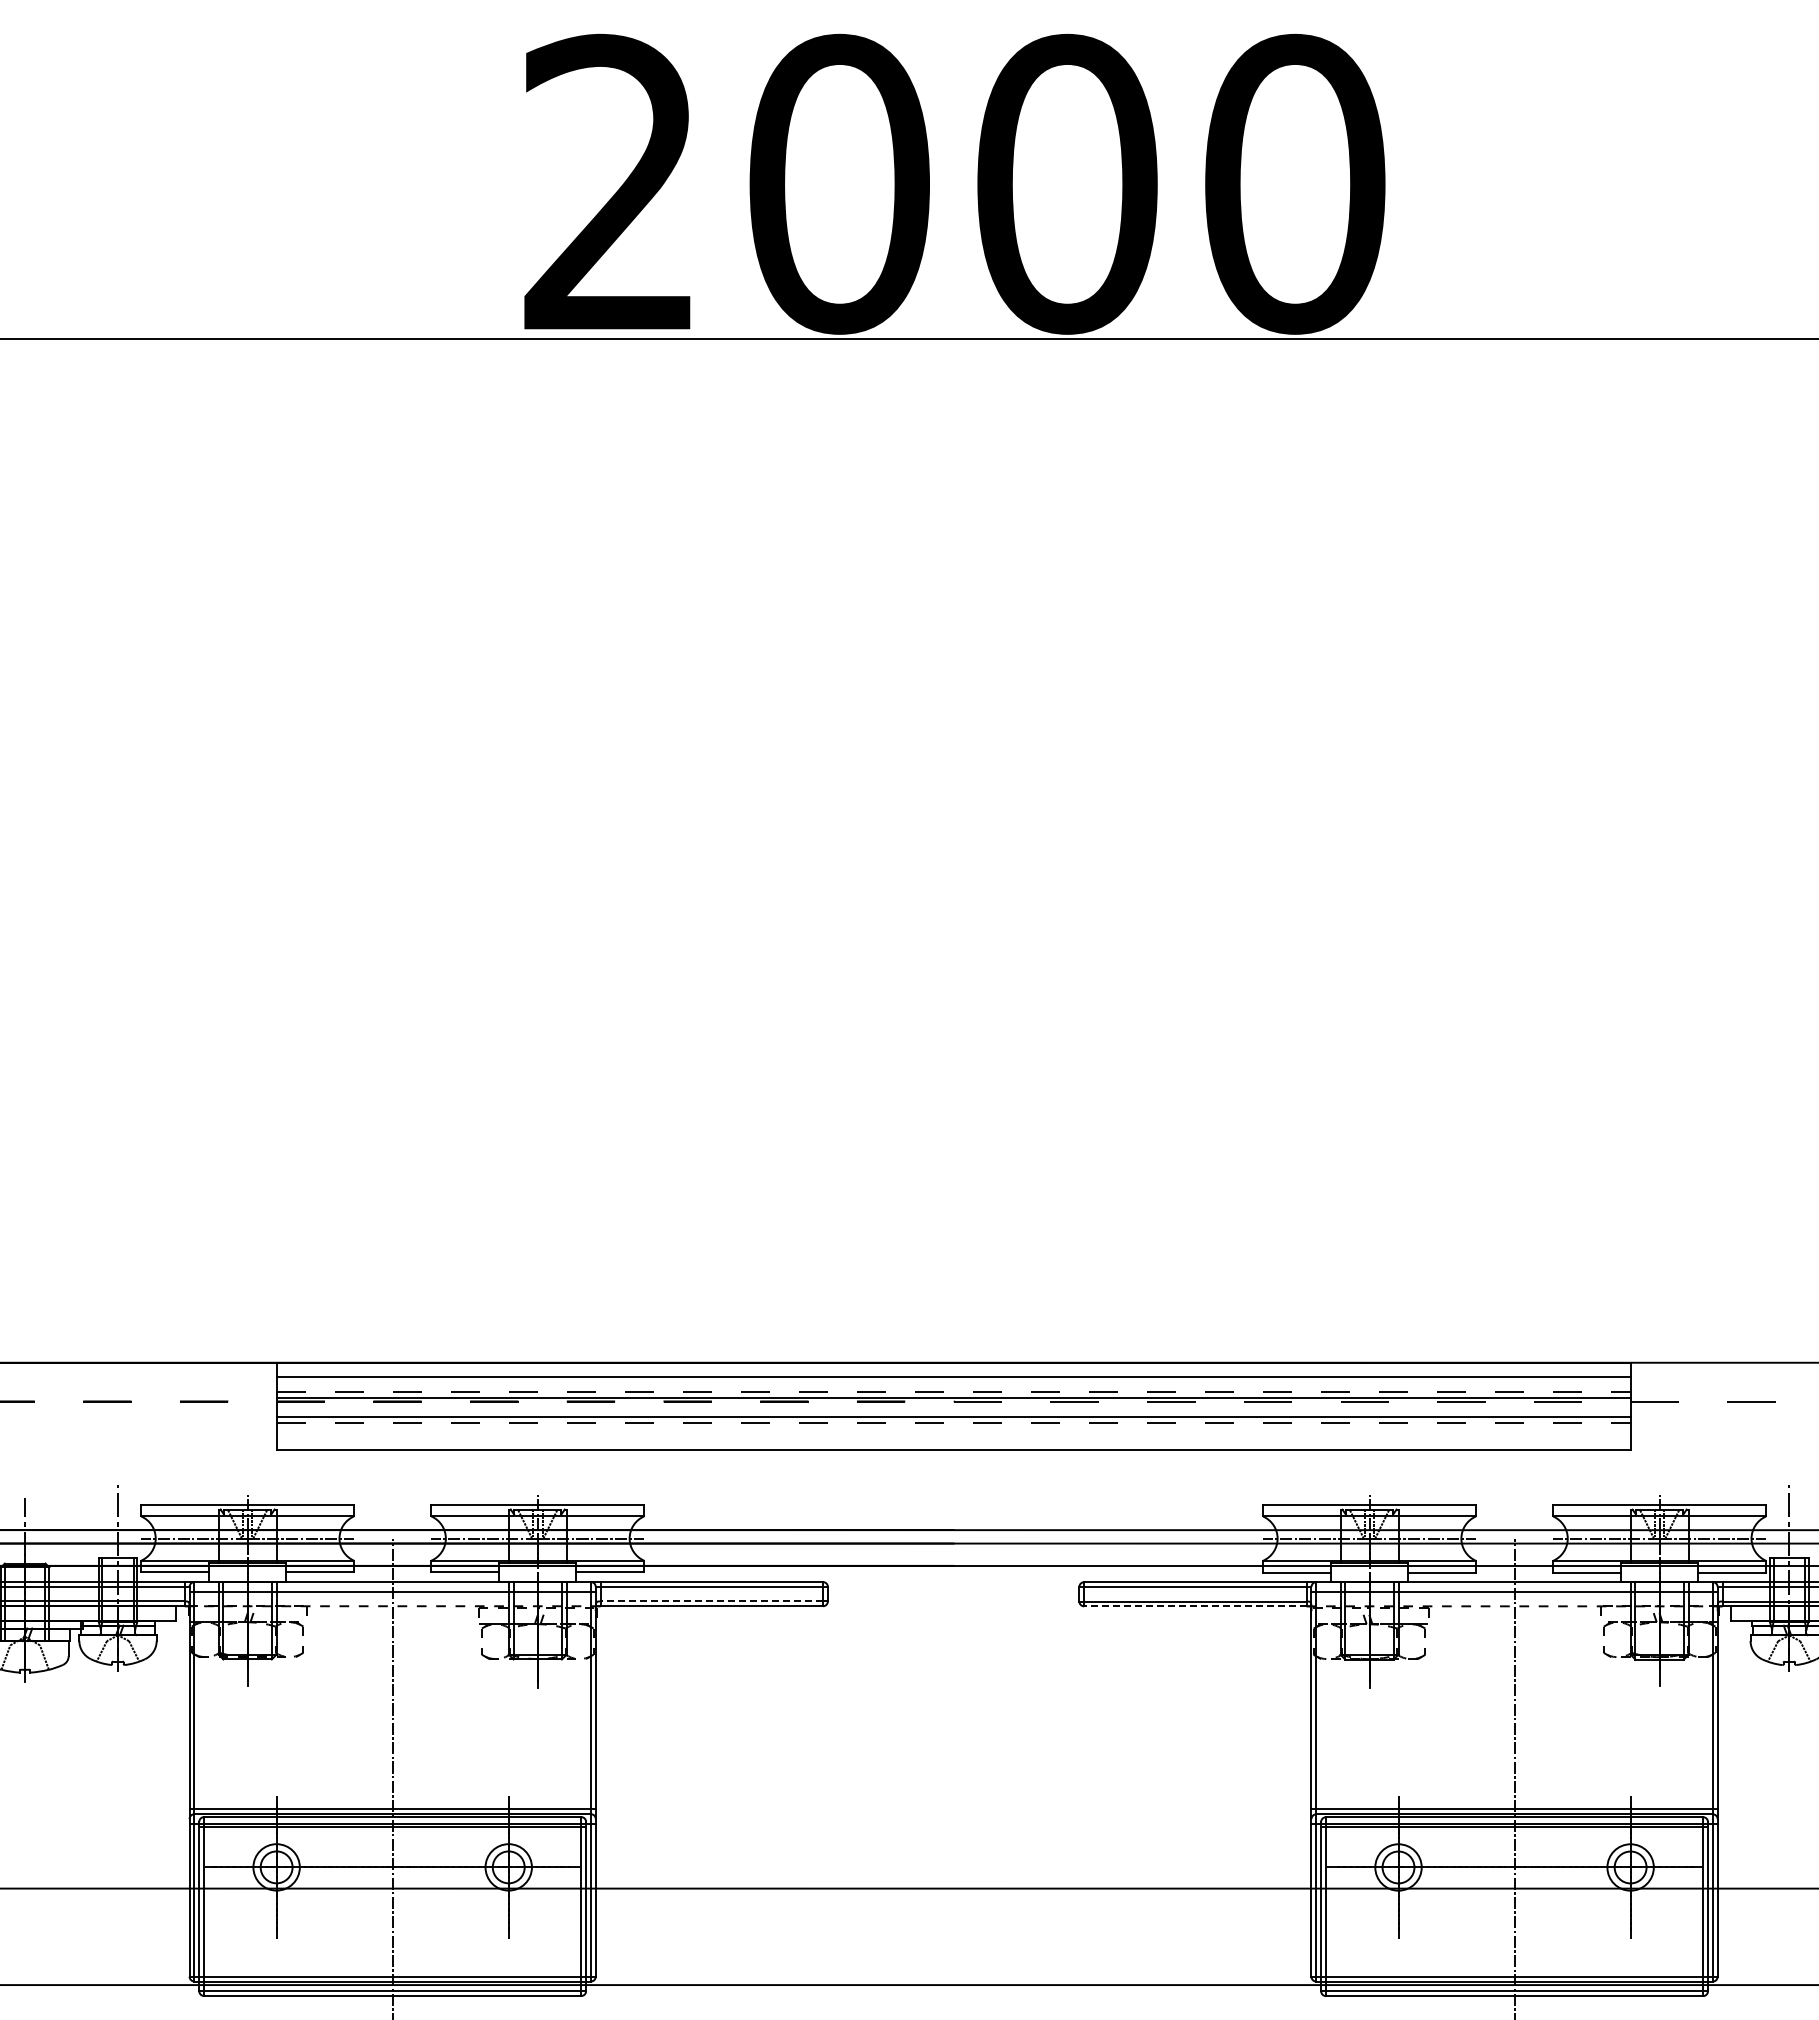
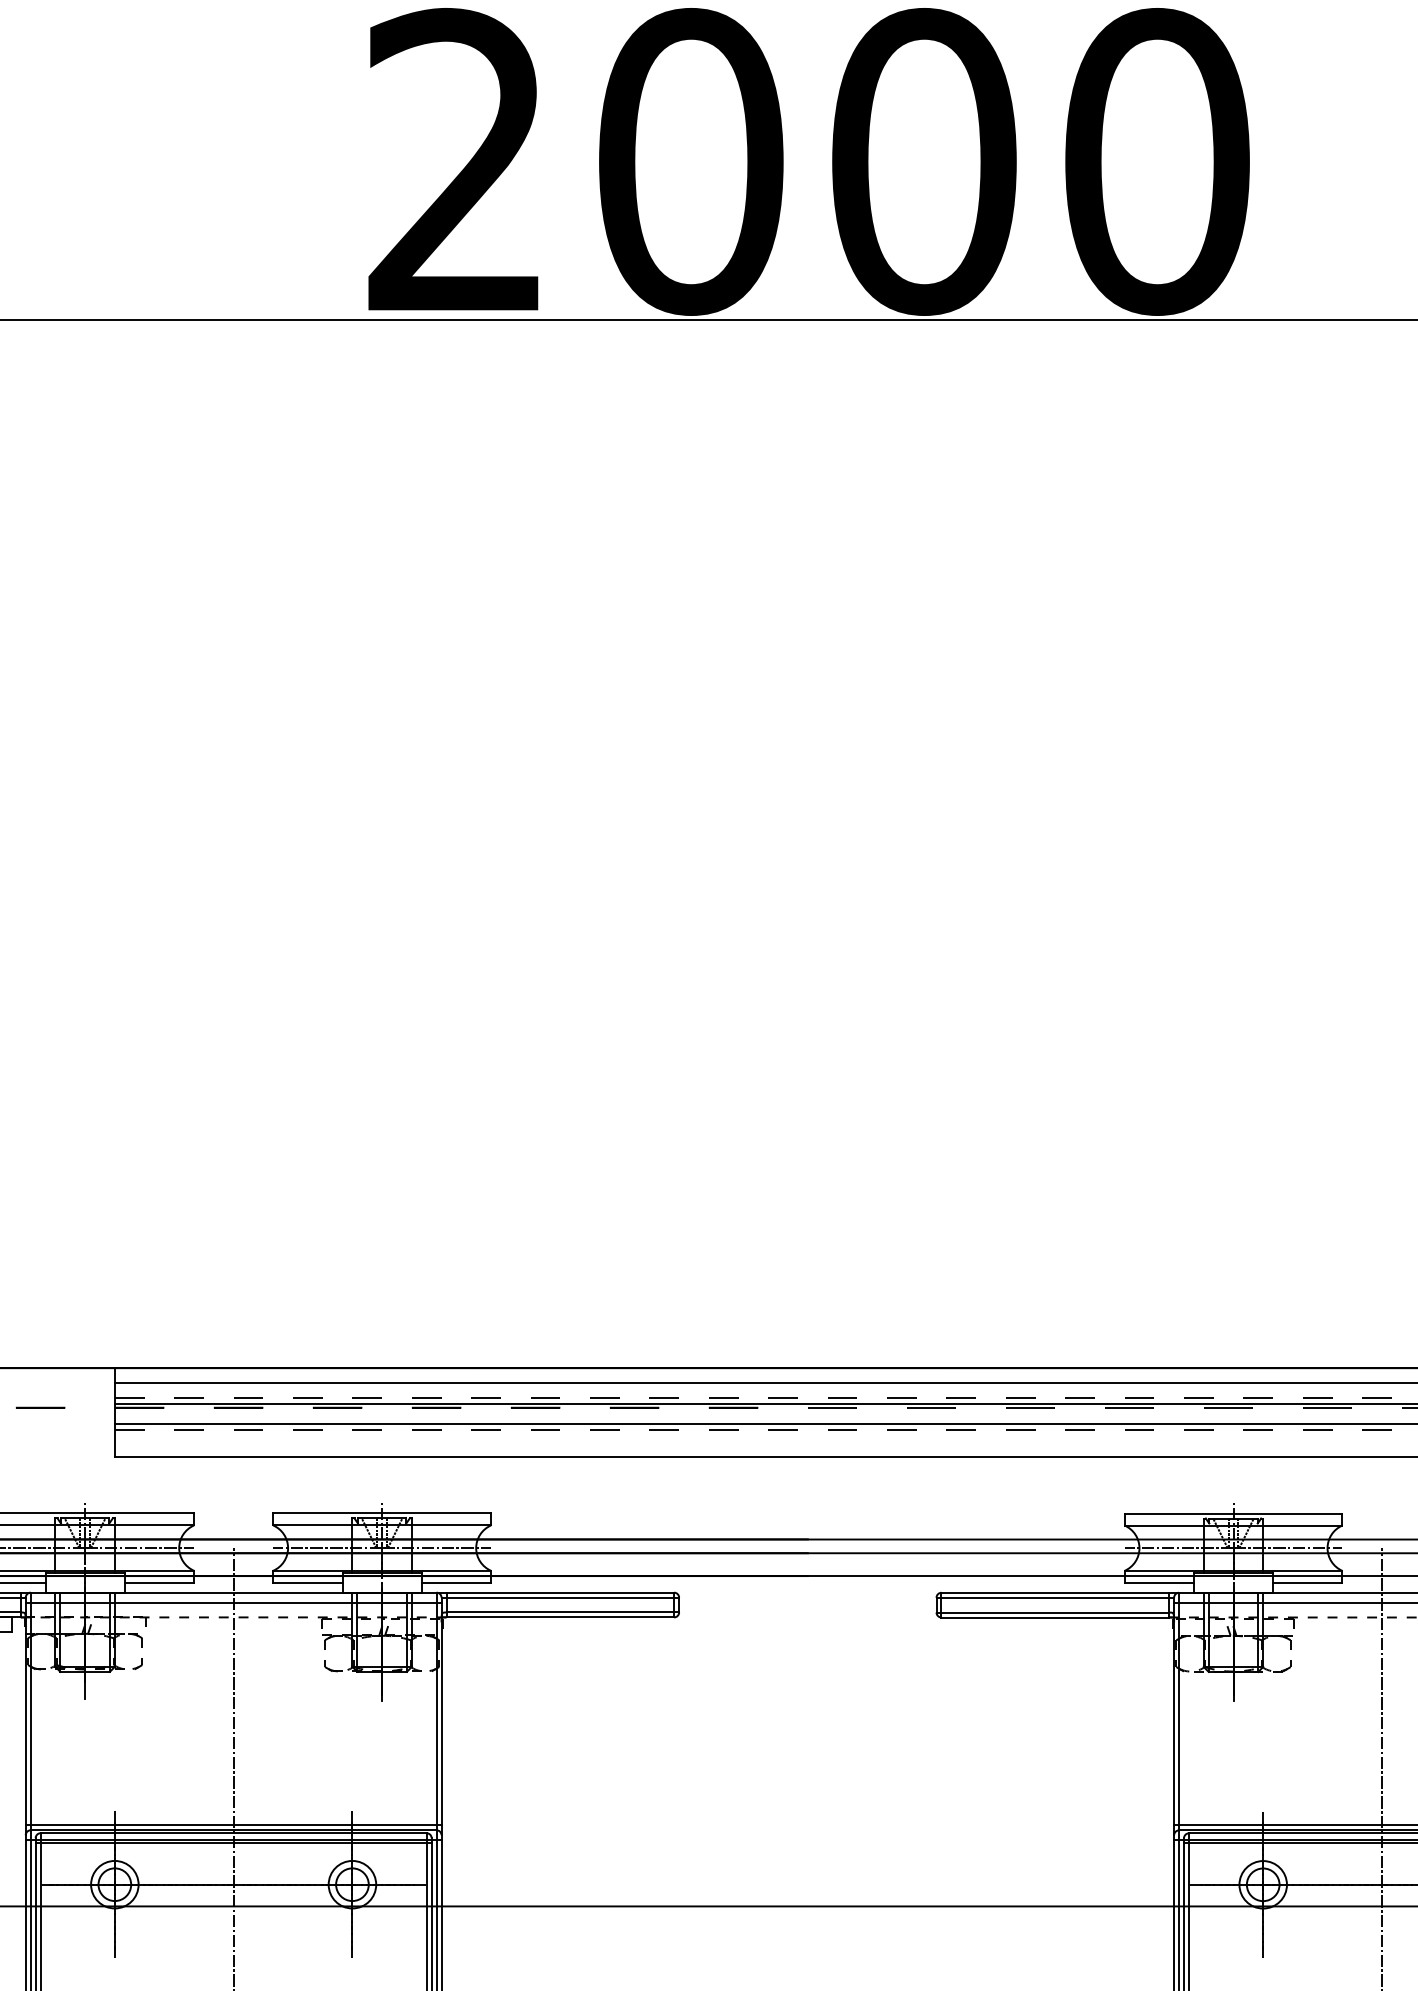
line: (711, 1601) -> (559, 1612), dashed -> solid
line: (1194, 1606) -> (1054, 1617), dashed -> solid

